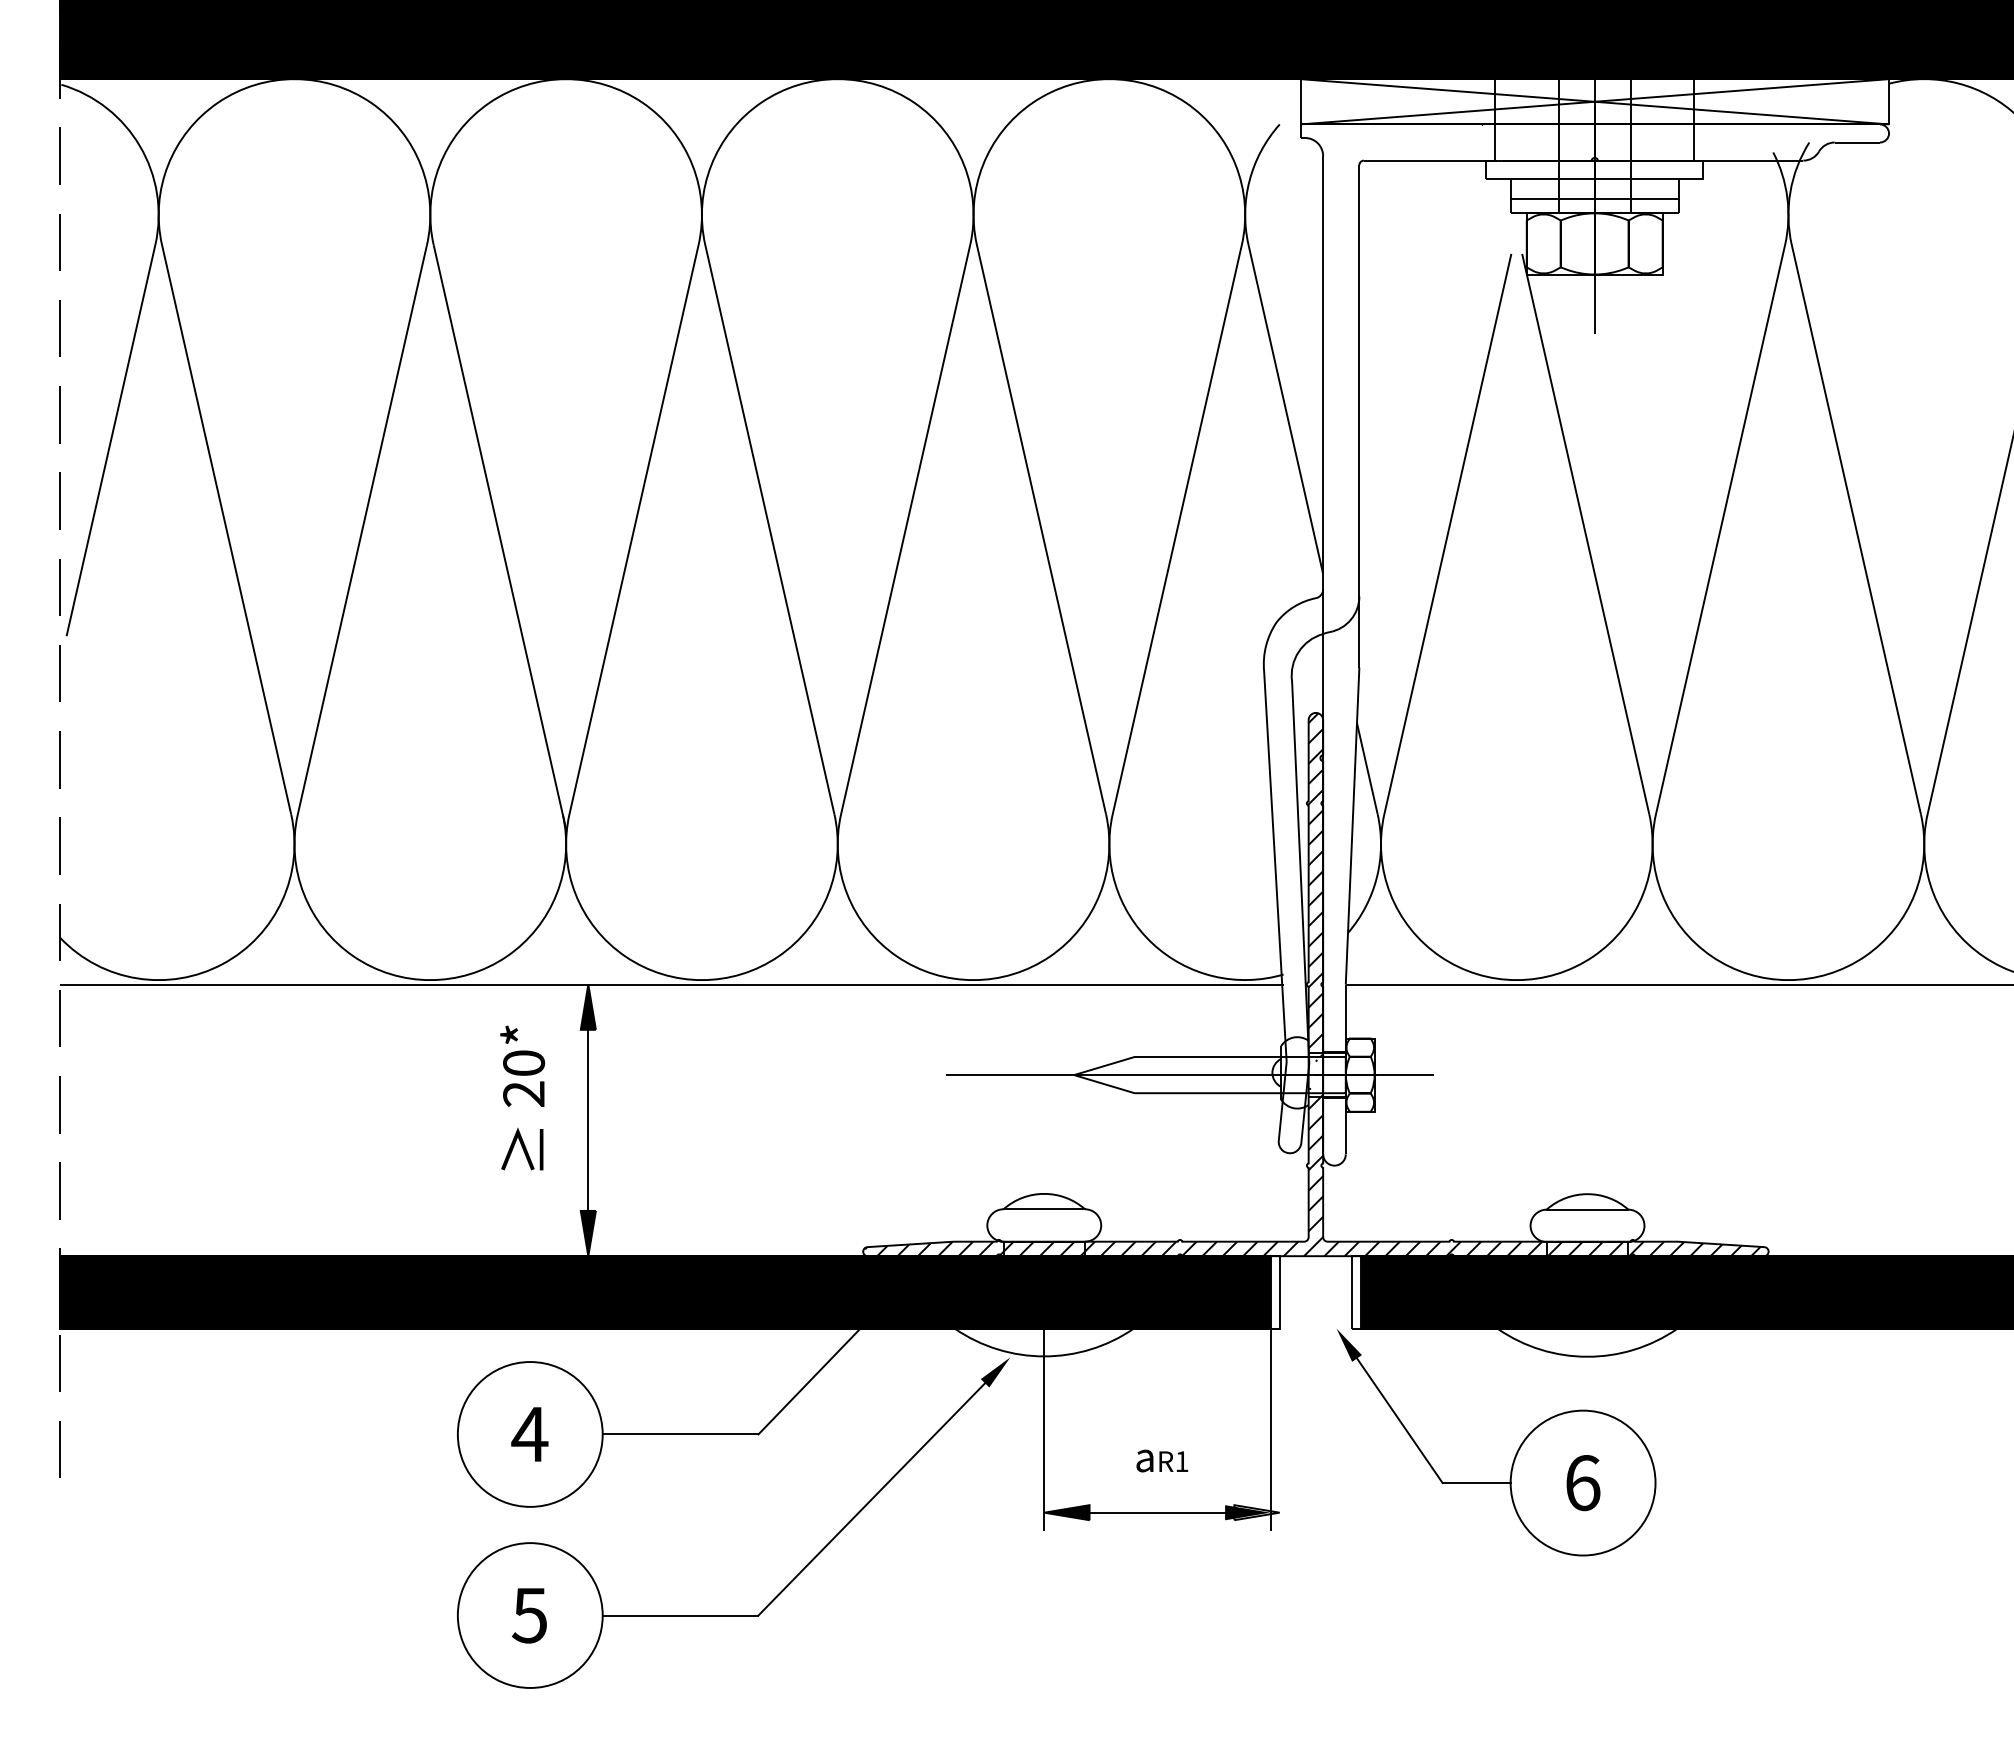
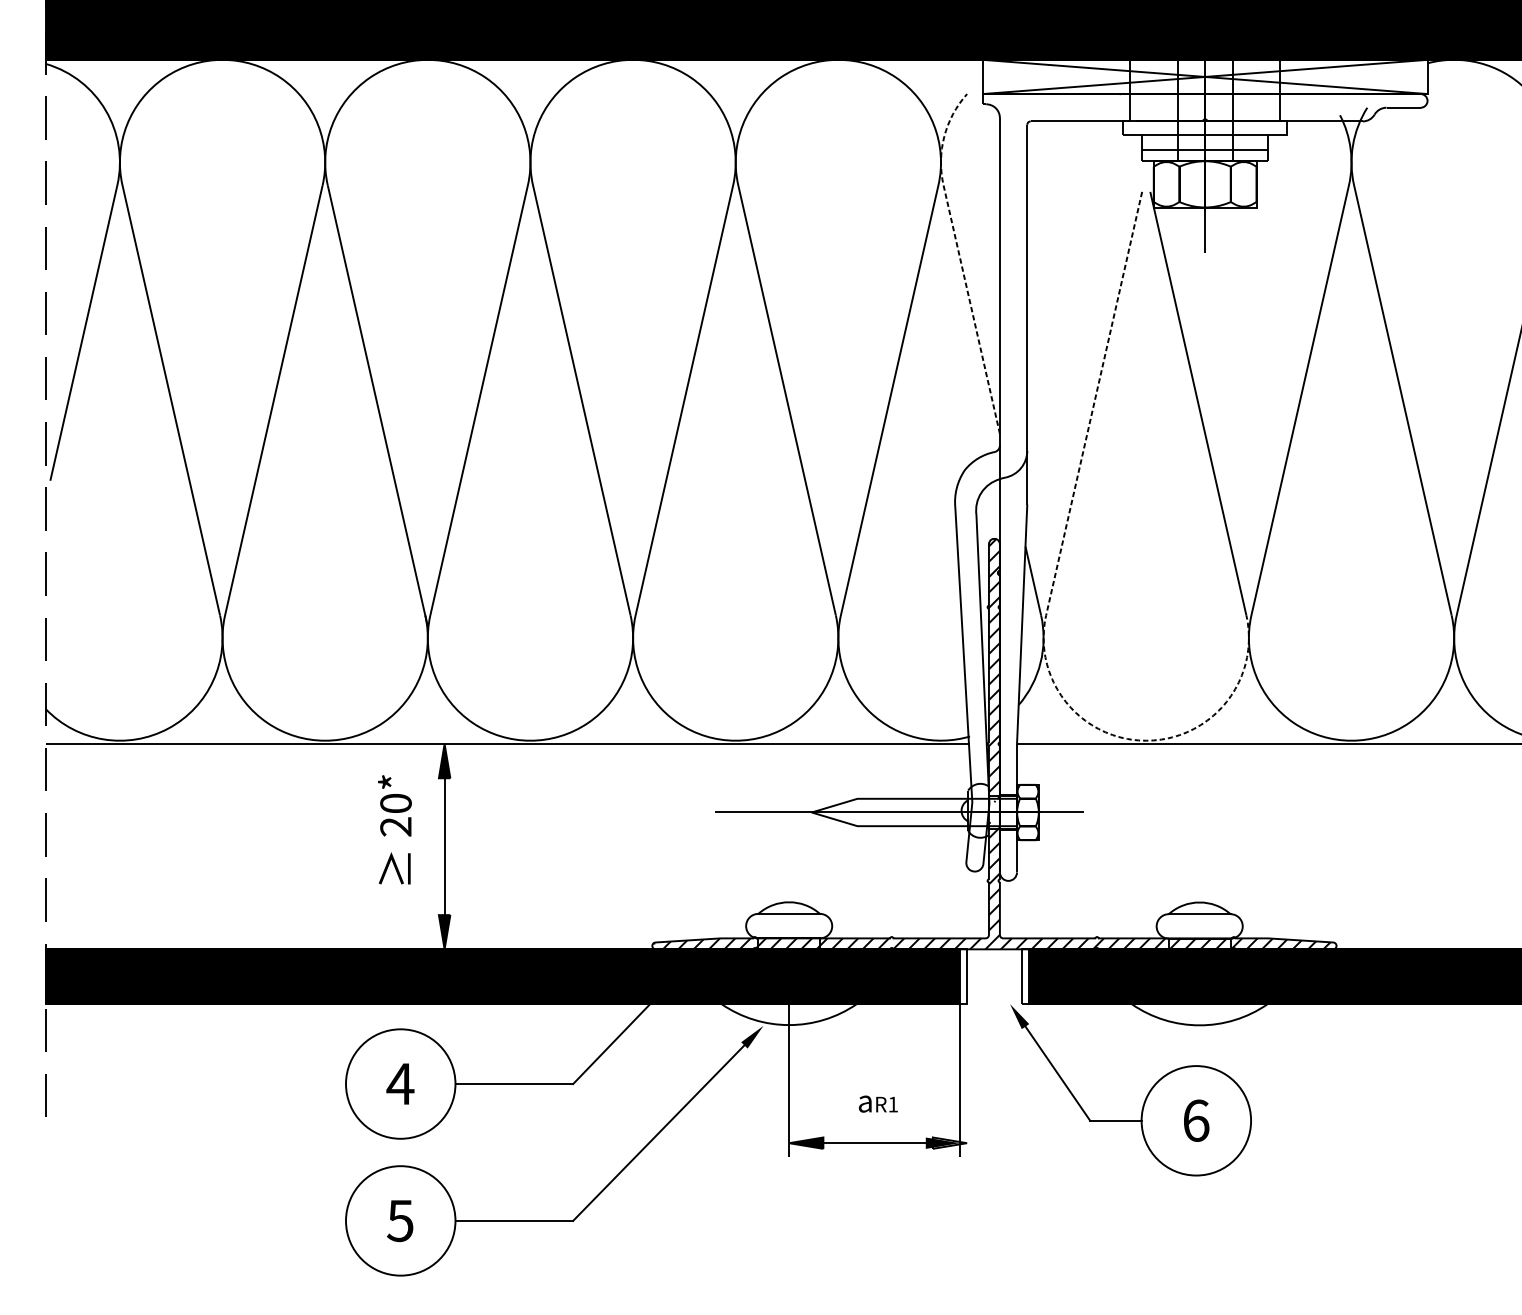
line: (1268, 331) -> (958, 250), solid -> dashed
line: (1384, 814) -> (1046, 615), solid -> dashed

